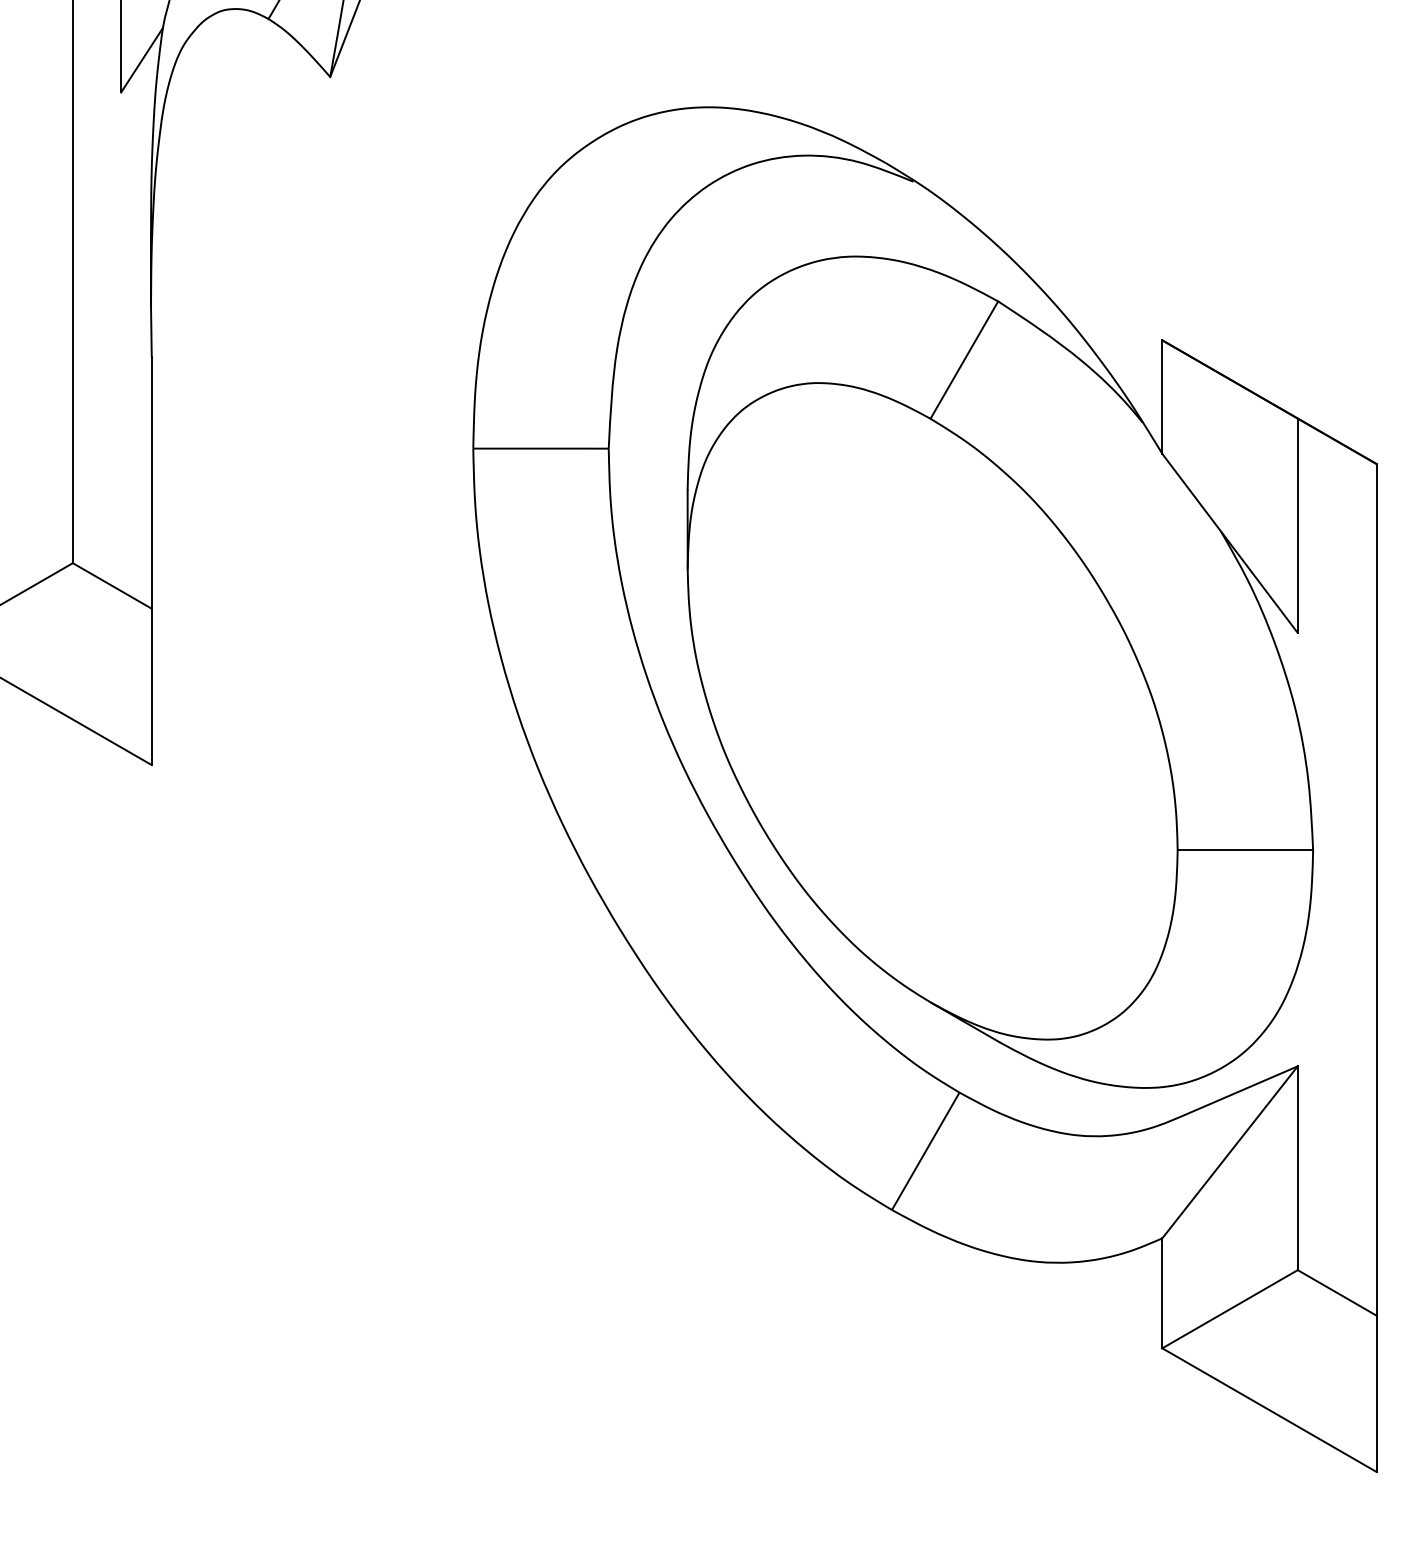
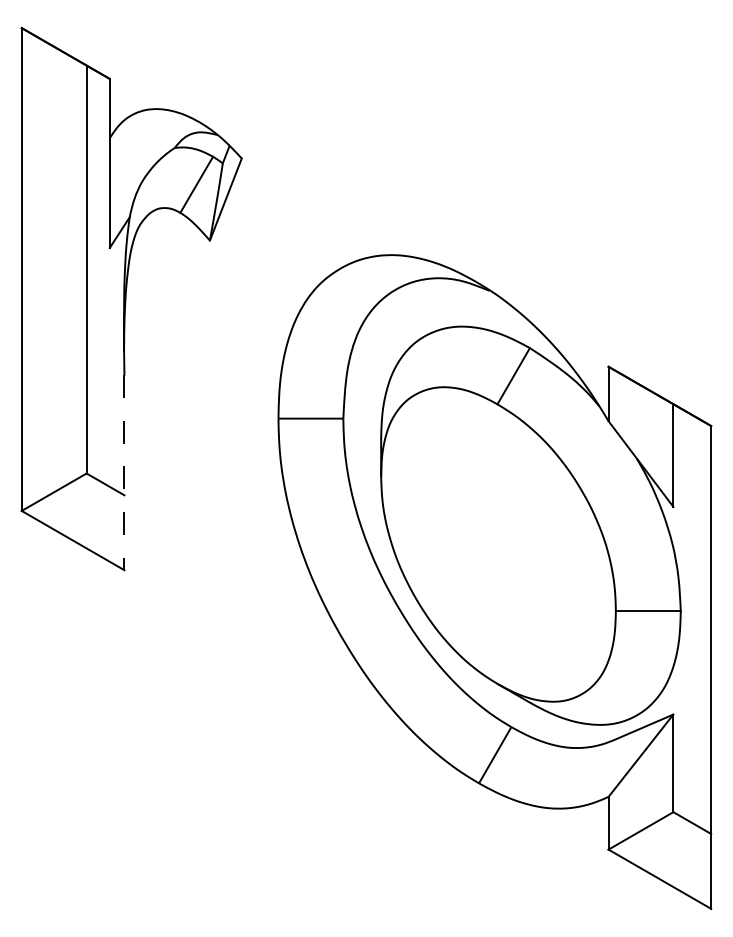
line: (151, 561) -> (124, 472), solid -> dashed

